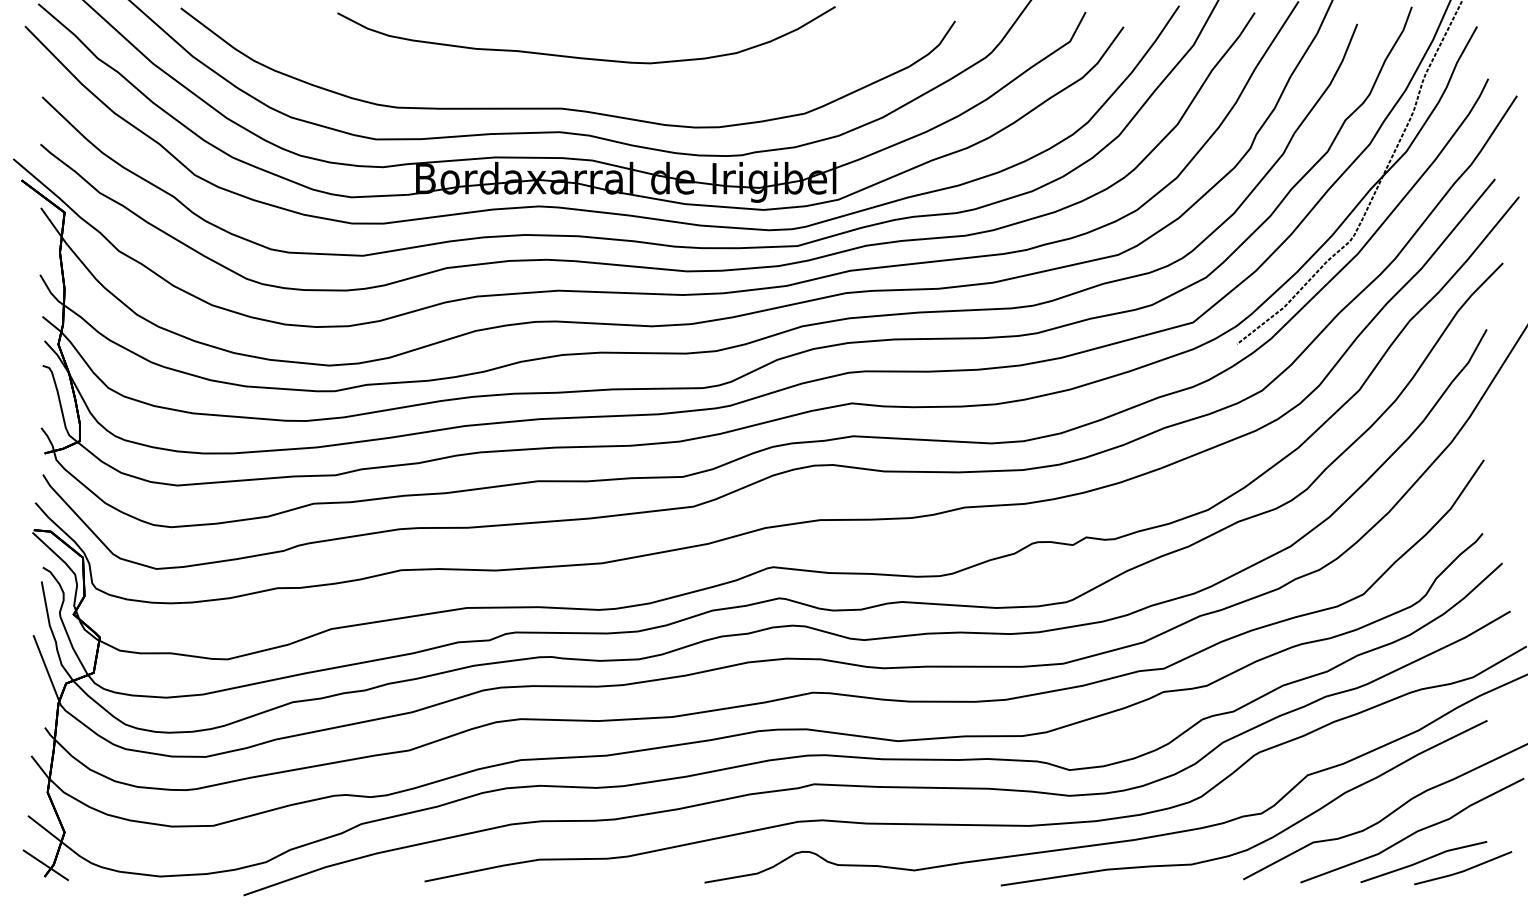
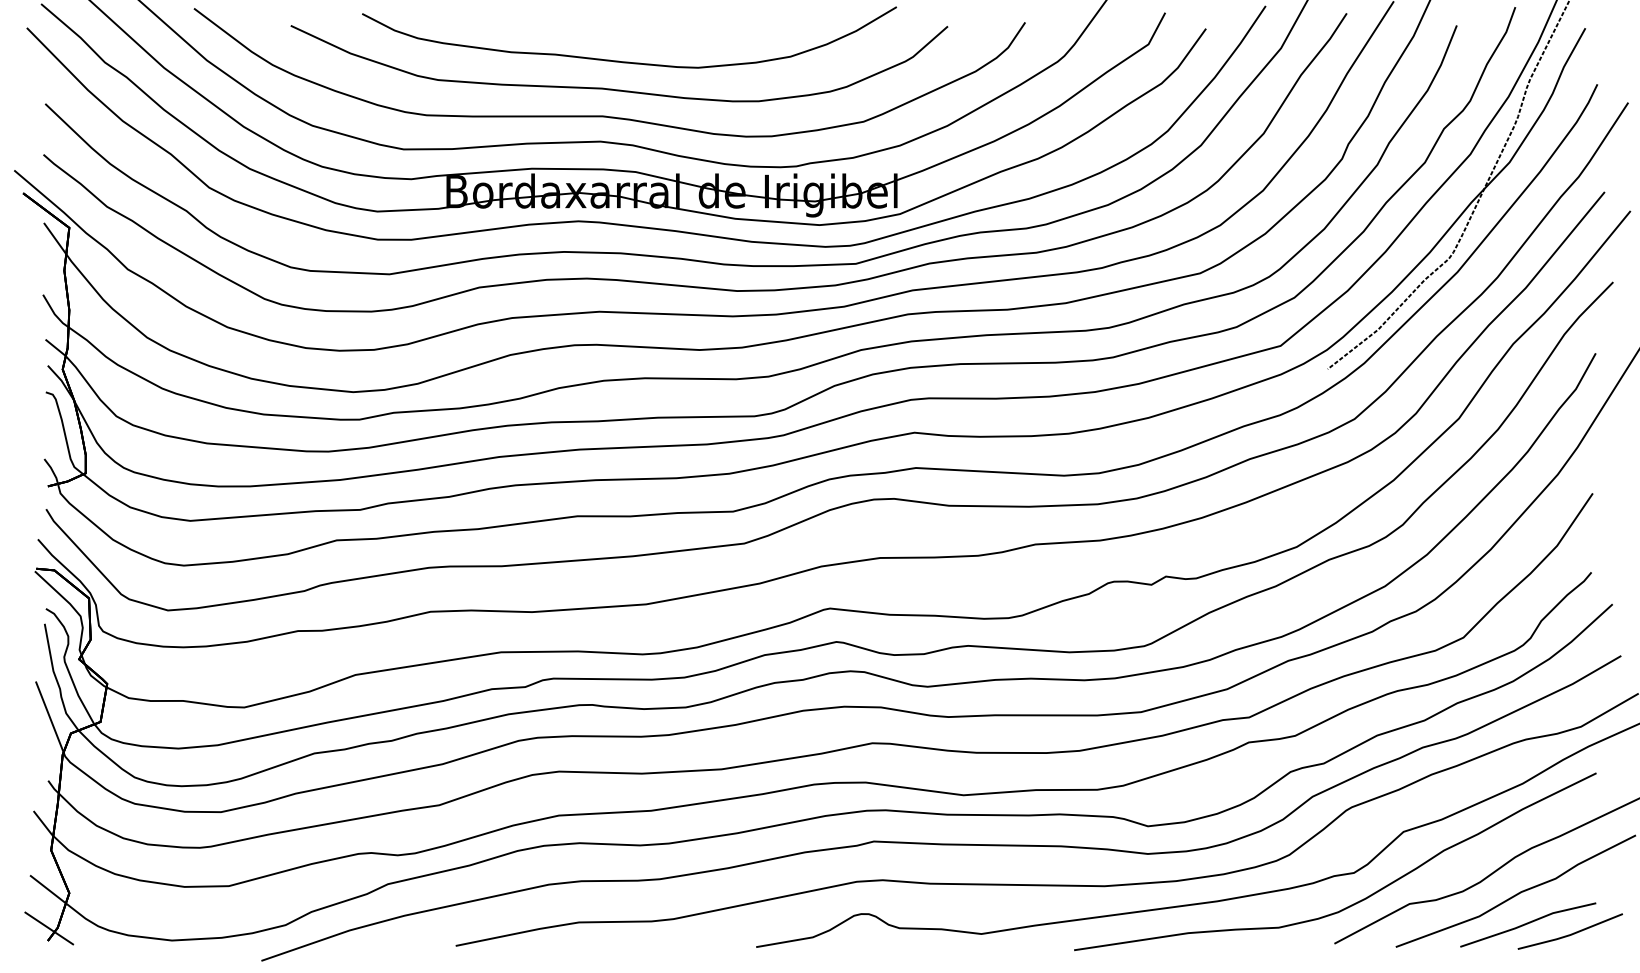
part: (570, 82) -> (612, 88), added

